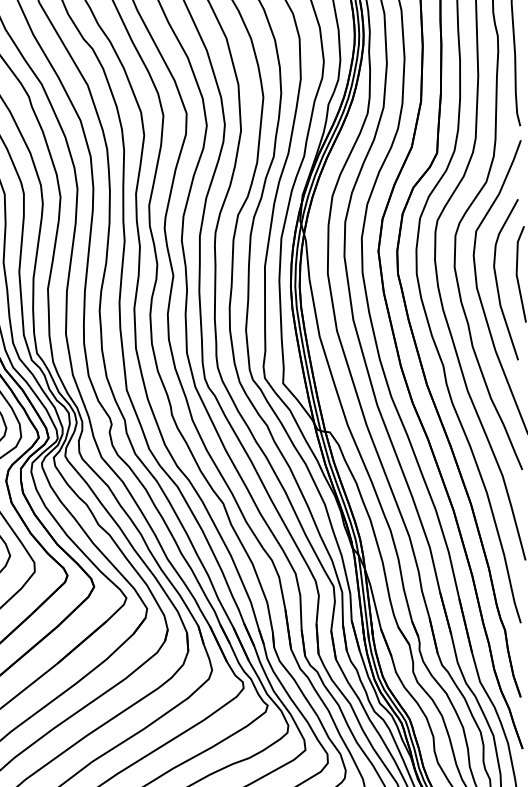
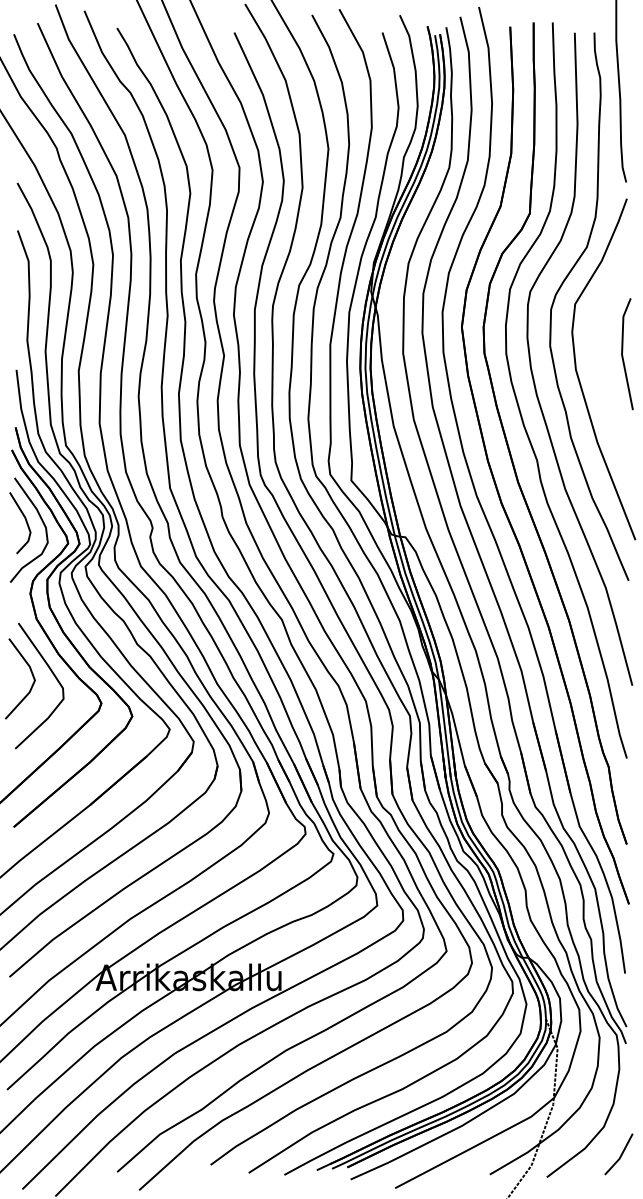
part: (497, 278) -> (599, 359), removed

